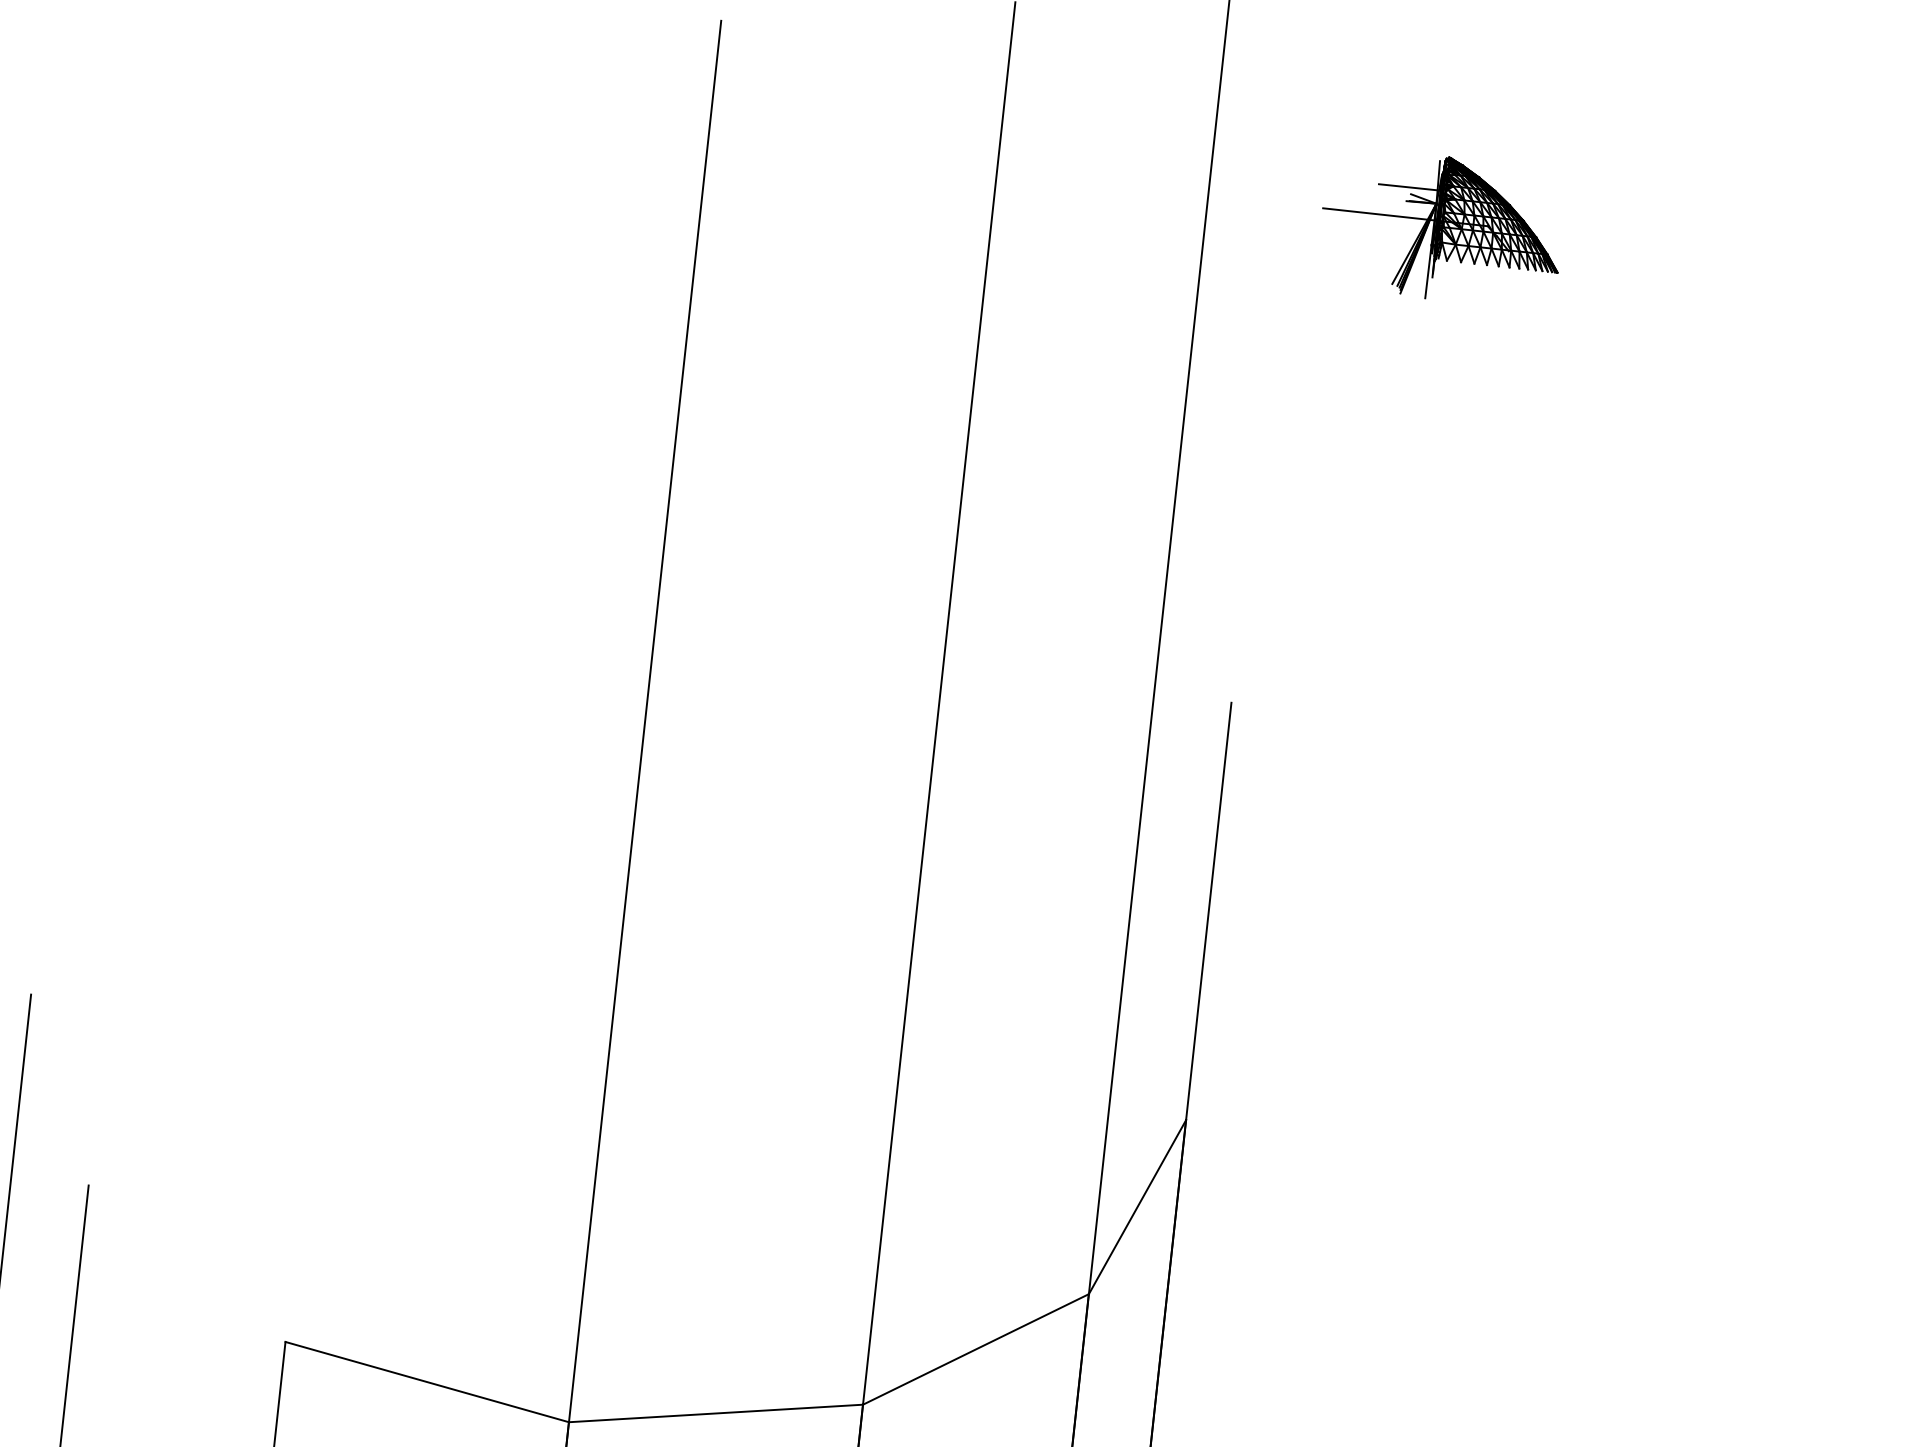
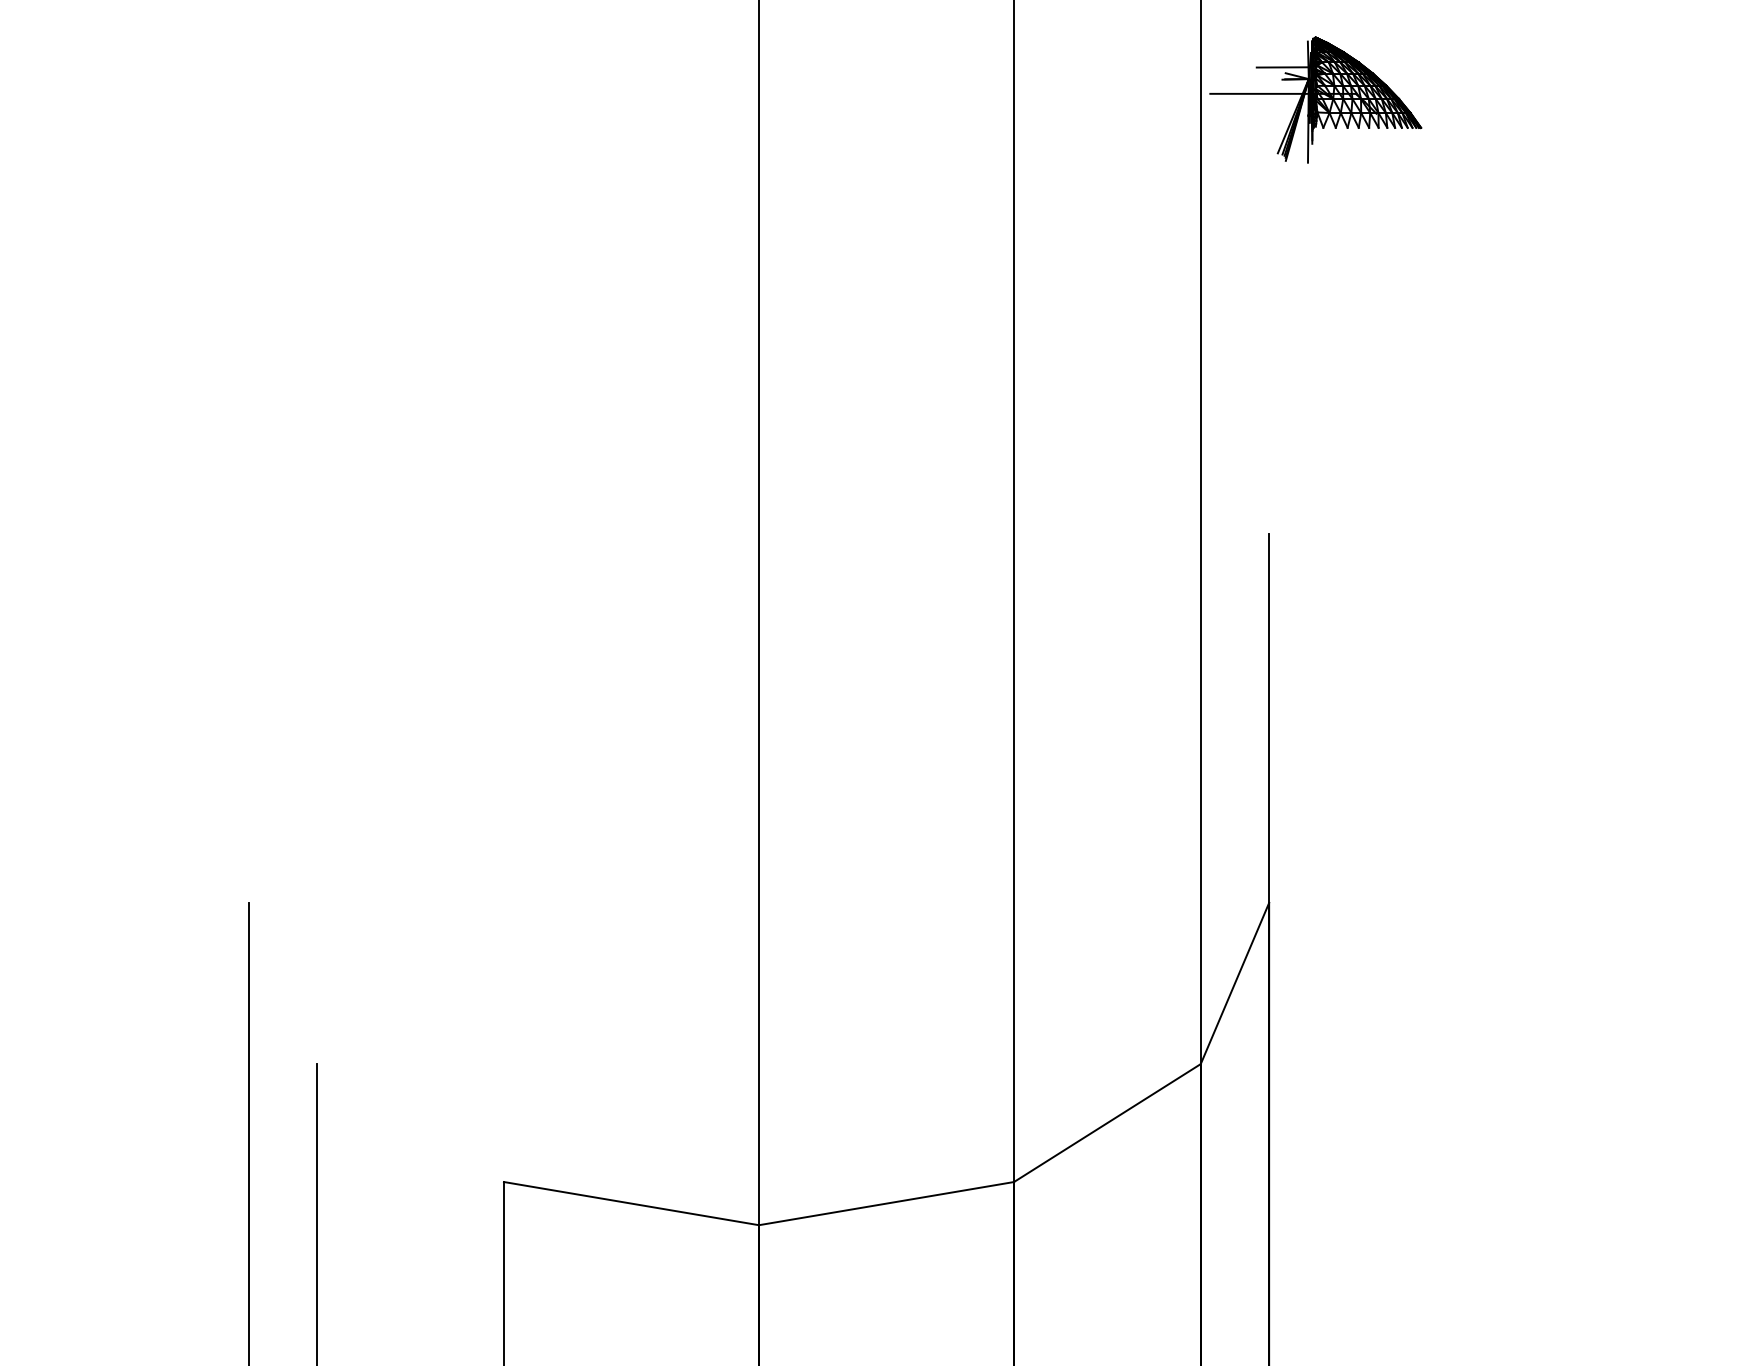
part: (1441, 227) -> (1315, 99), moved

